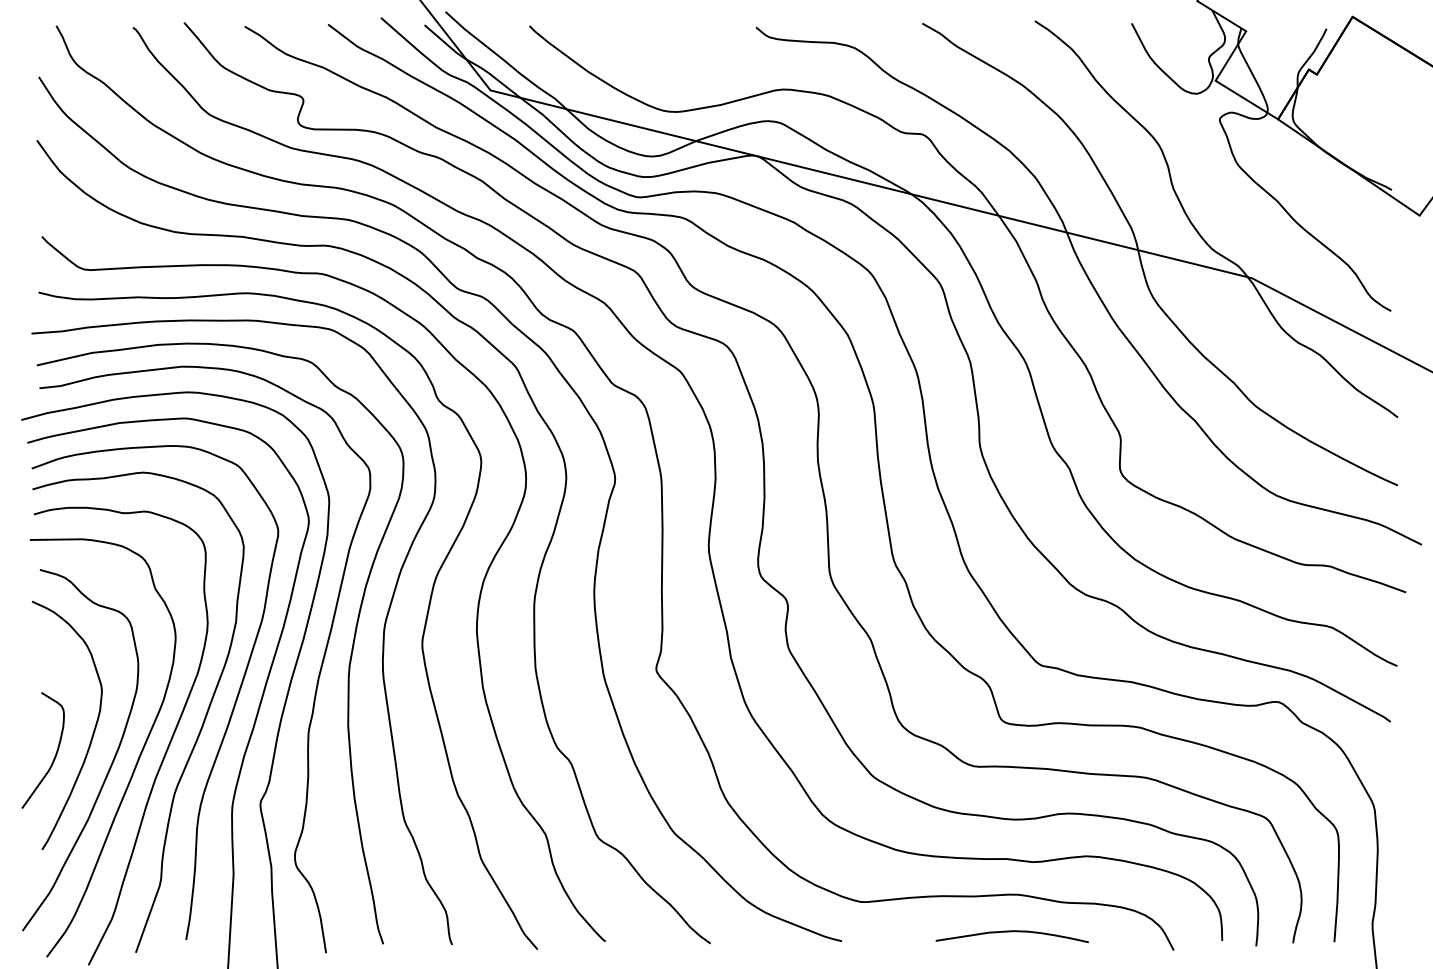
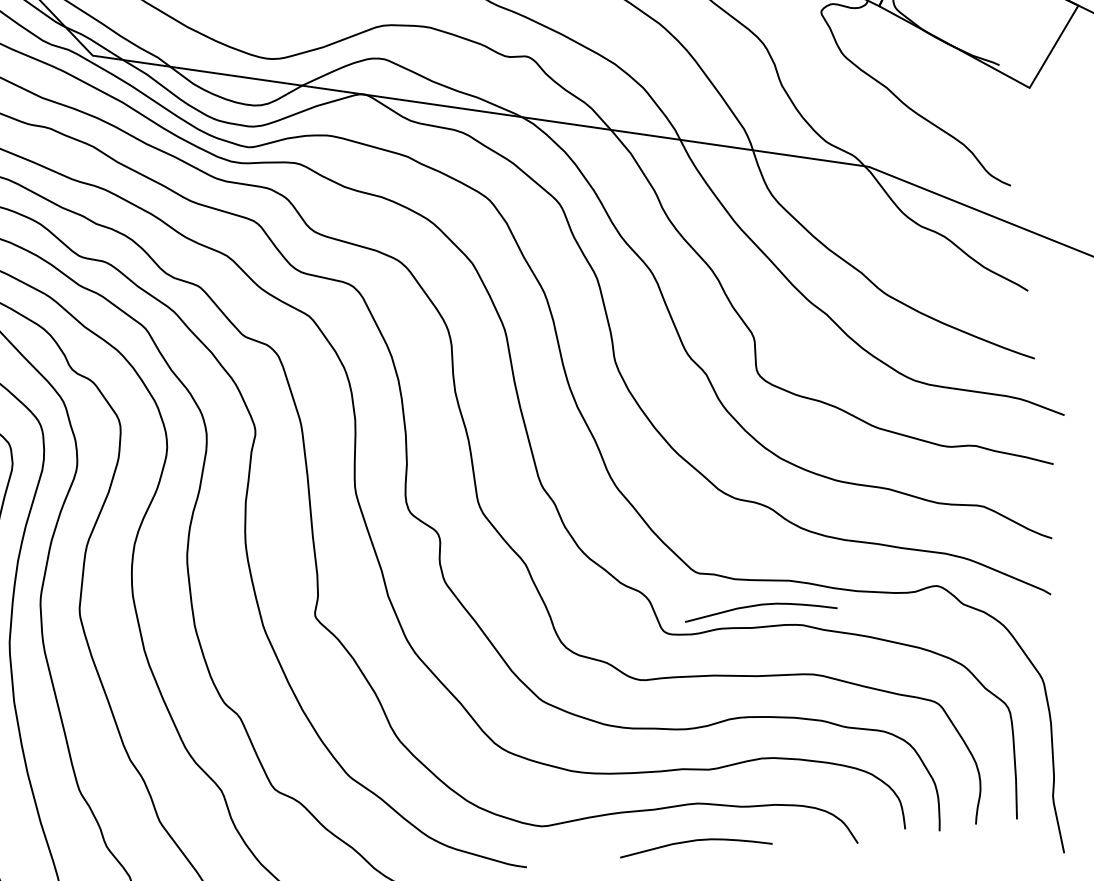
curve: (1099, 704) -> (759, 606), added

